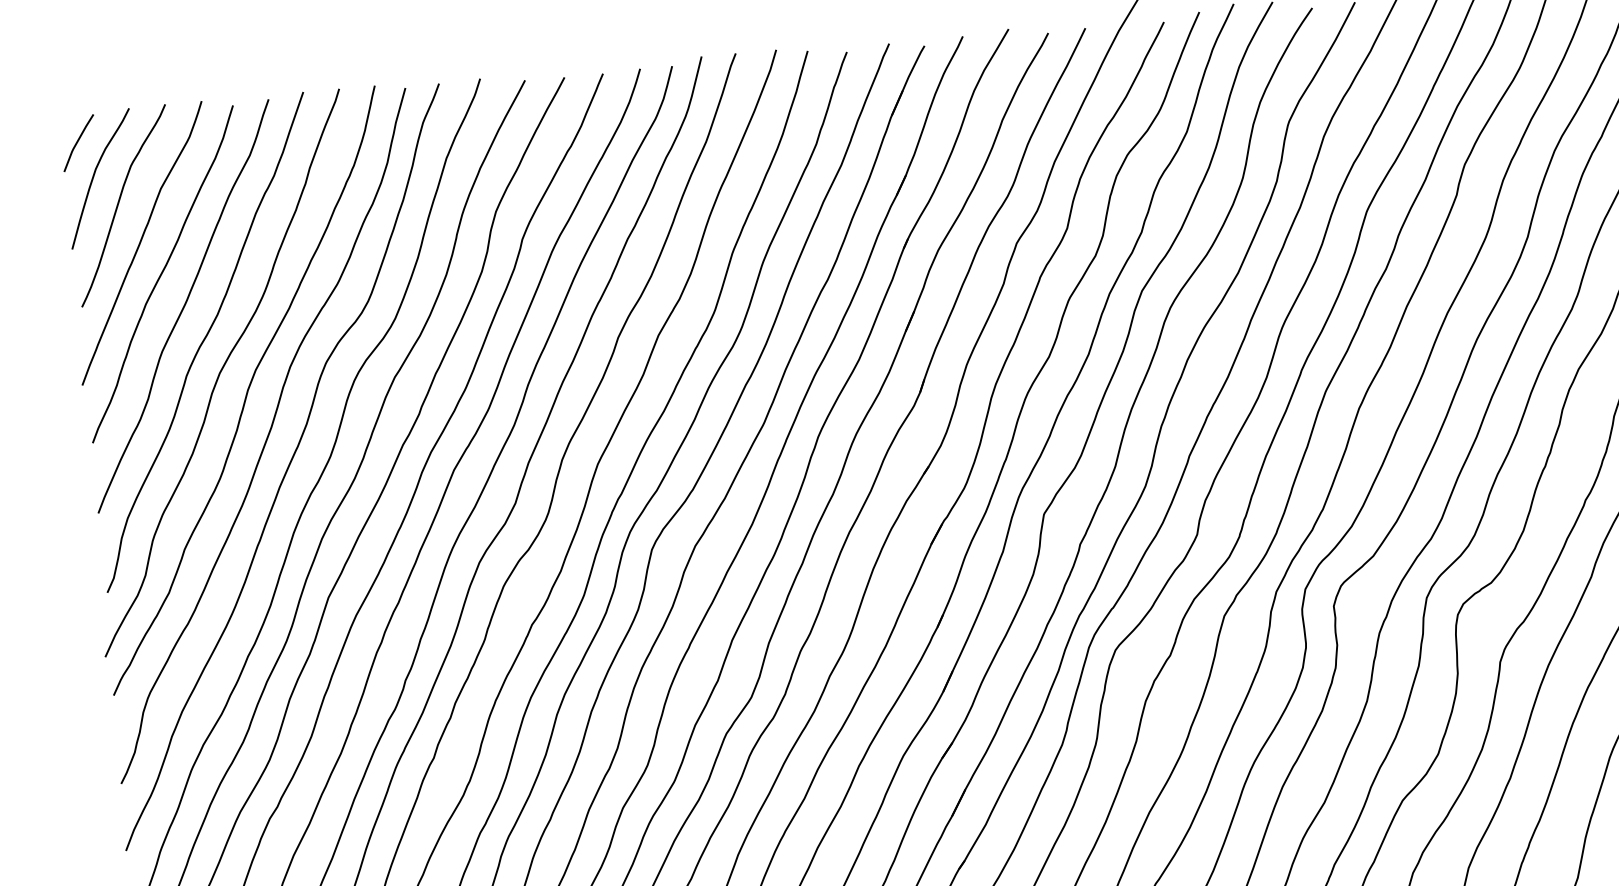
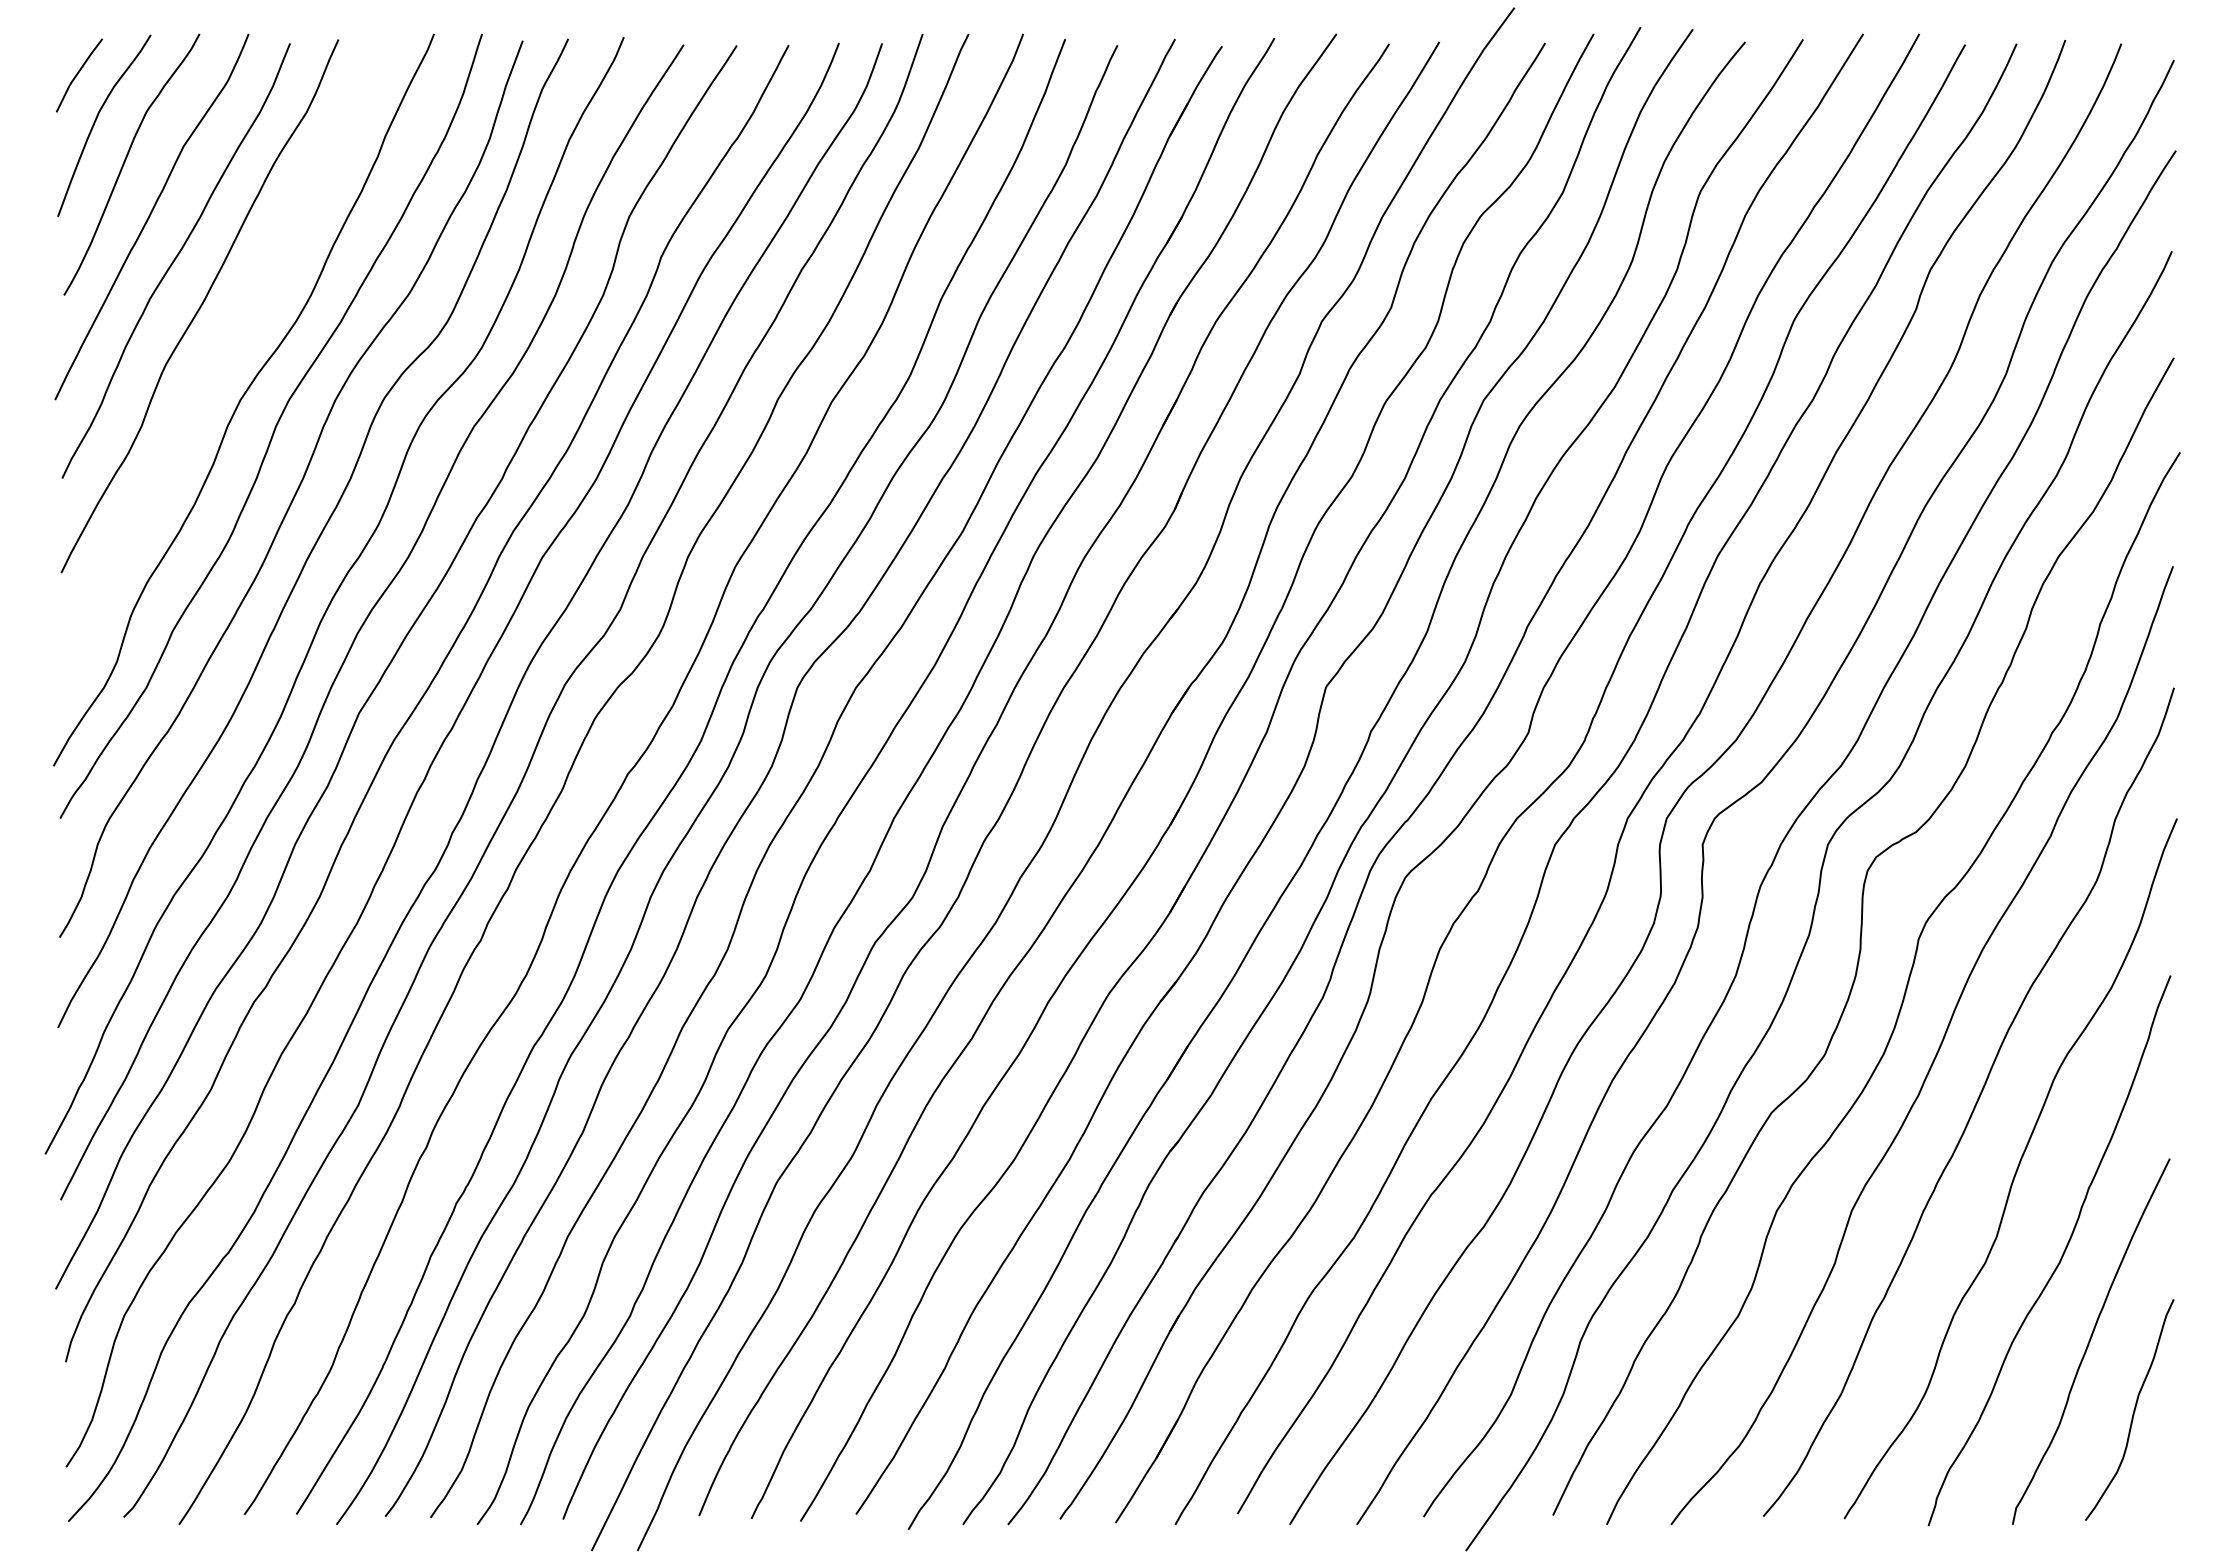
curve: (204, 341) -> (223, 355), removed

